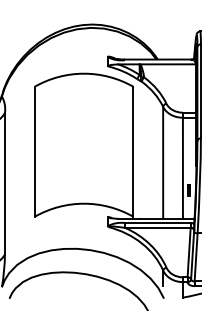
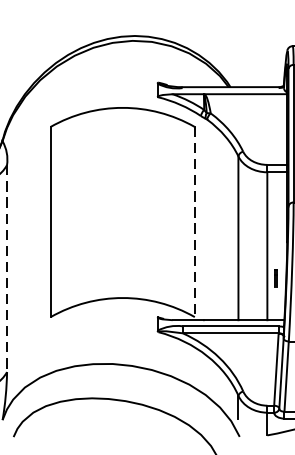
line: (133, 152) -> (195, 223), solid -> dashed
line: (4, 183) -> (6, 268), solid -> dashed

